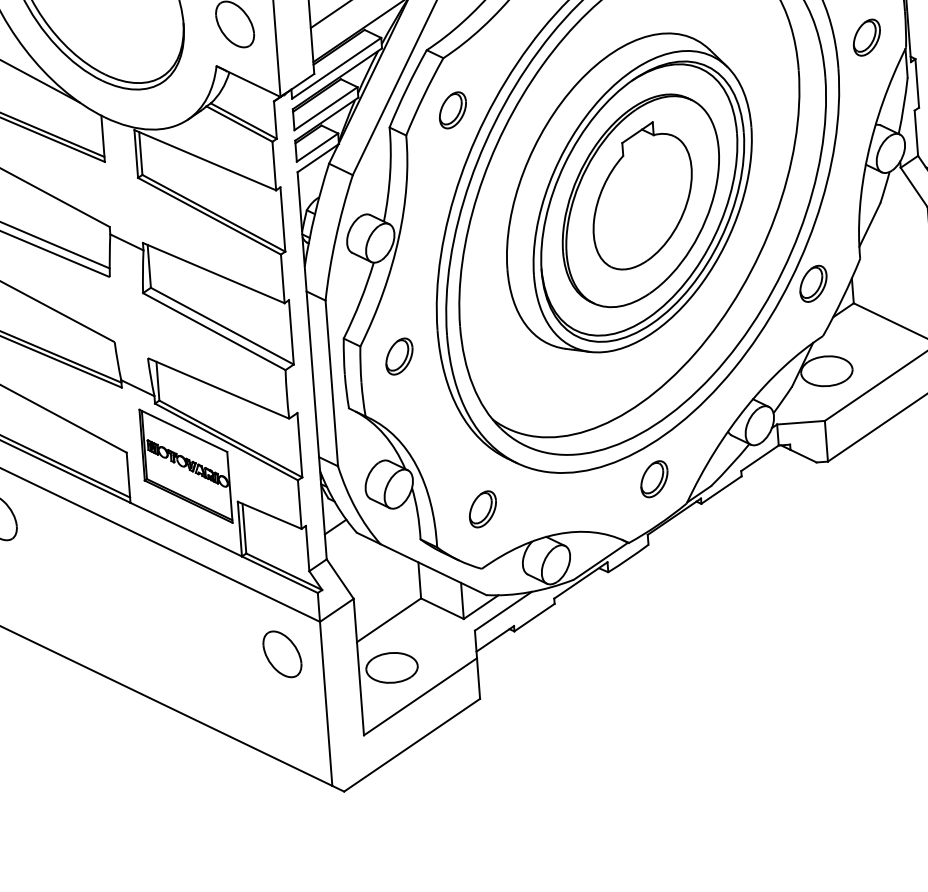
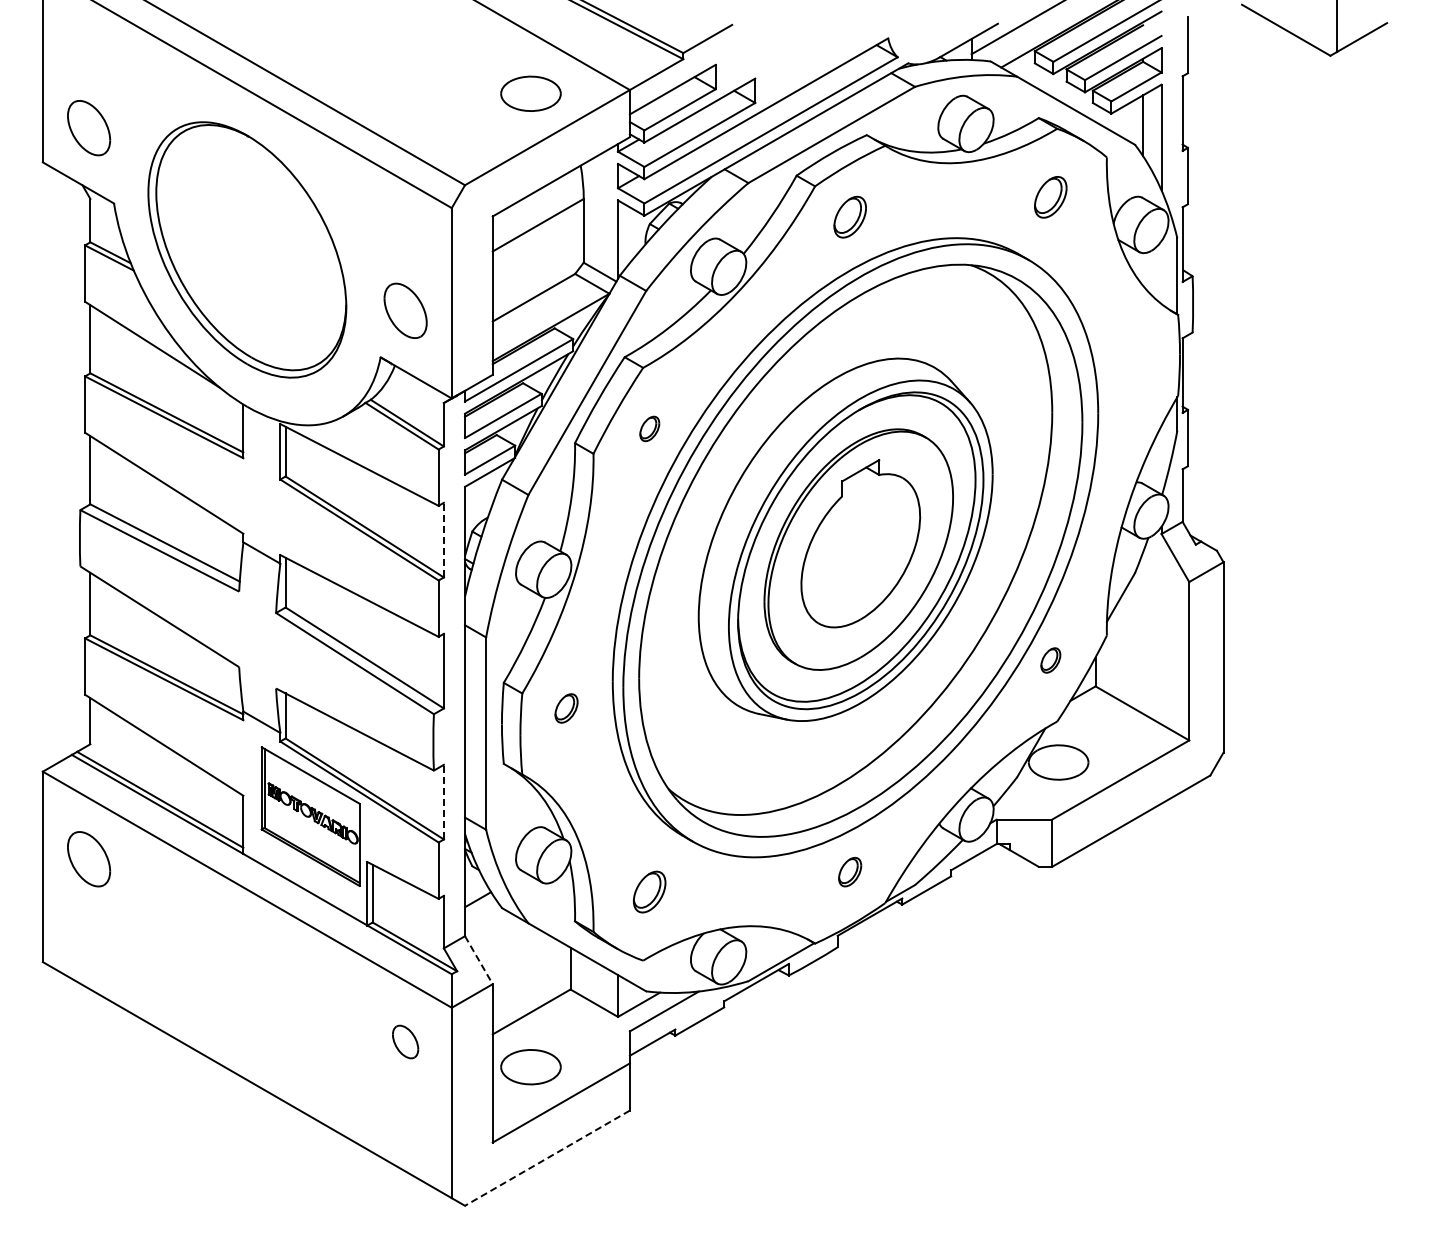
part: (866, 37) -> (1133, 380), removed
part: (452, 110) -> (649, 428), size x0.6
line: (282, 218) -> (443, 539), solid -> dashed
part: (813, 283) -> (1050, 660), size x0.6
part: (399, 356) -> (566, 708), size x0.7
line: (299, 444) -> (443, 801), solid -> dashed
part: (653, 478) -> (849, 871), size x0.7
line: (339, 579) -> (478, 960), solid -> dashed
part: (282, 653) -> (405, 1041), size x0.6
line: (412, 745) -> (547, 1158), solid -> dashed

